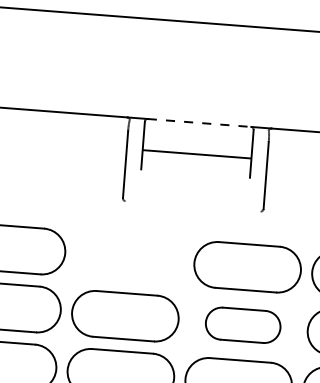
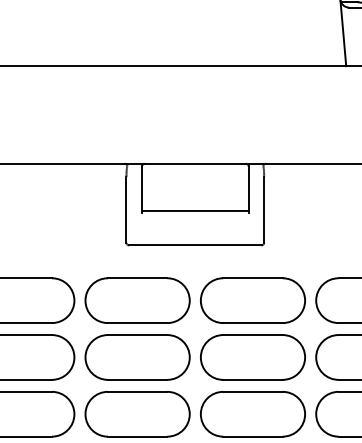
line: (199, 122) -> (195, 163), dashed -> solid
line: (196, 154) -> (194, 210), moved
line: (193, 206) -> (195, 245), added
part: (129, 258) -> (137, 300), added
part: (242, 325) -> (252, 357), size x1.43

